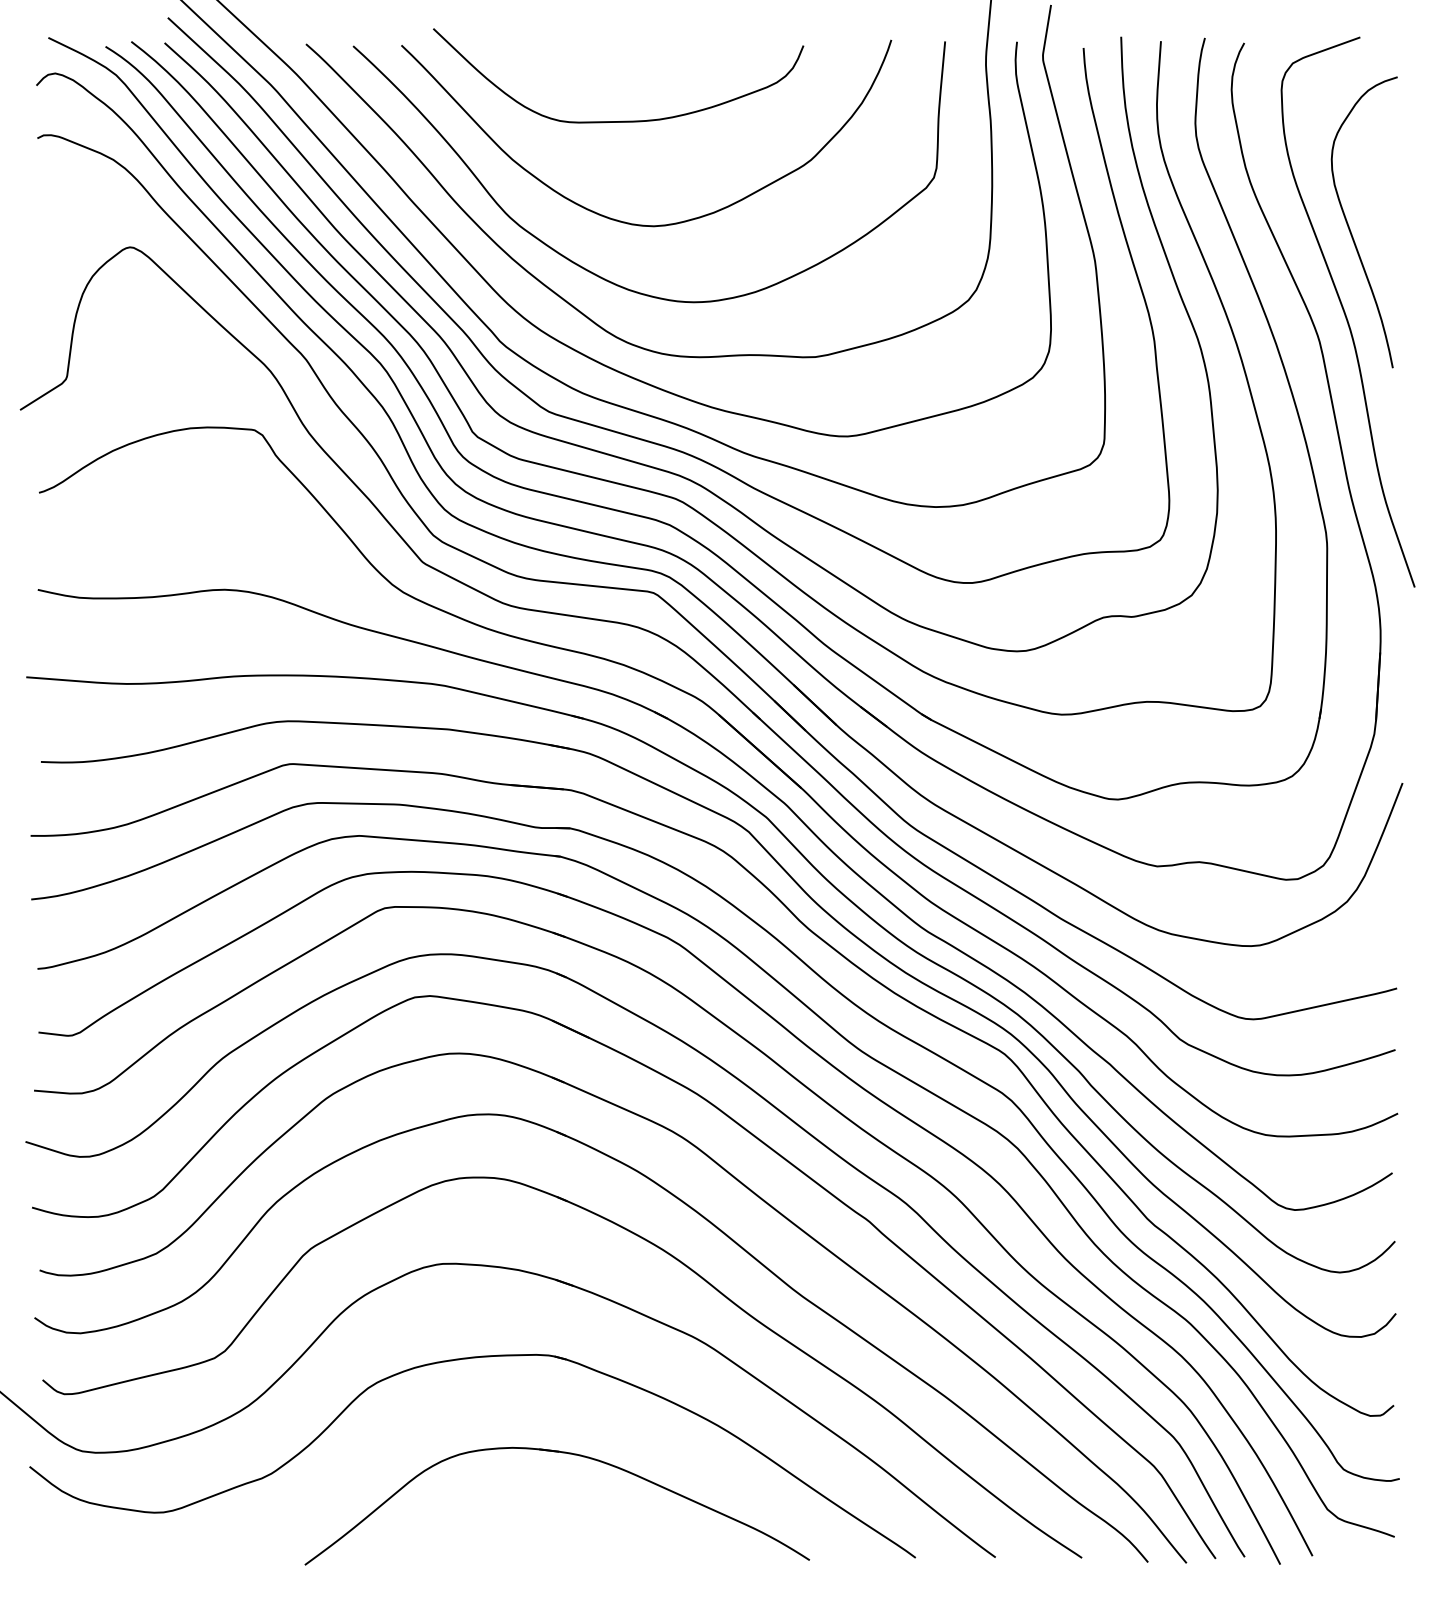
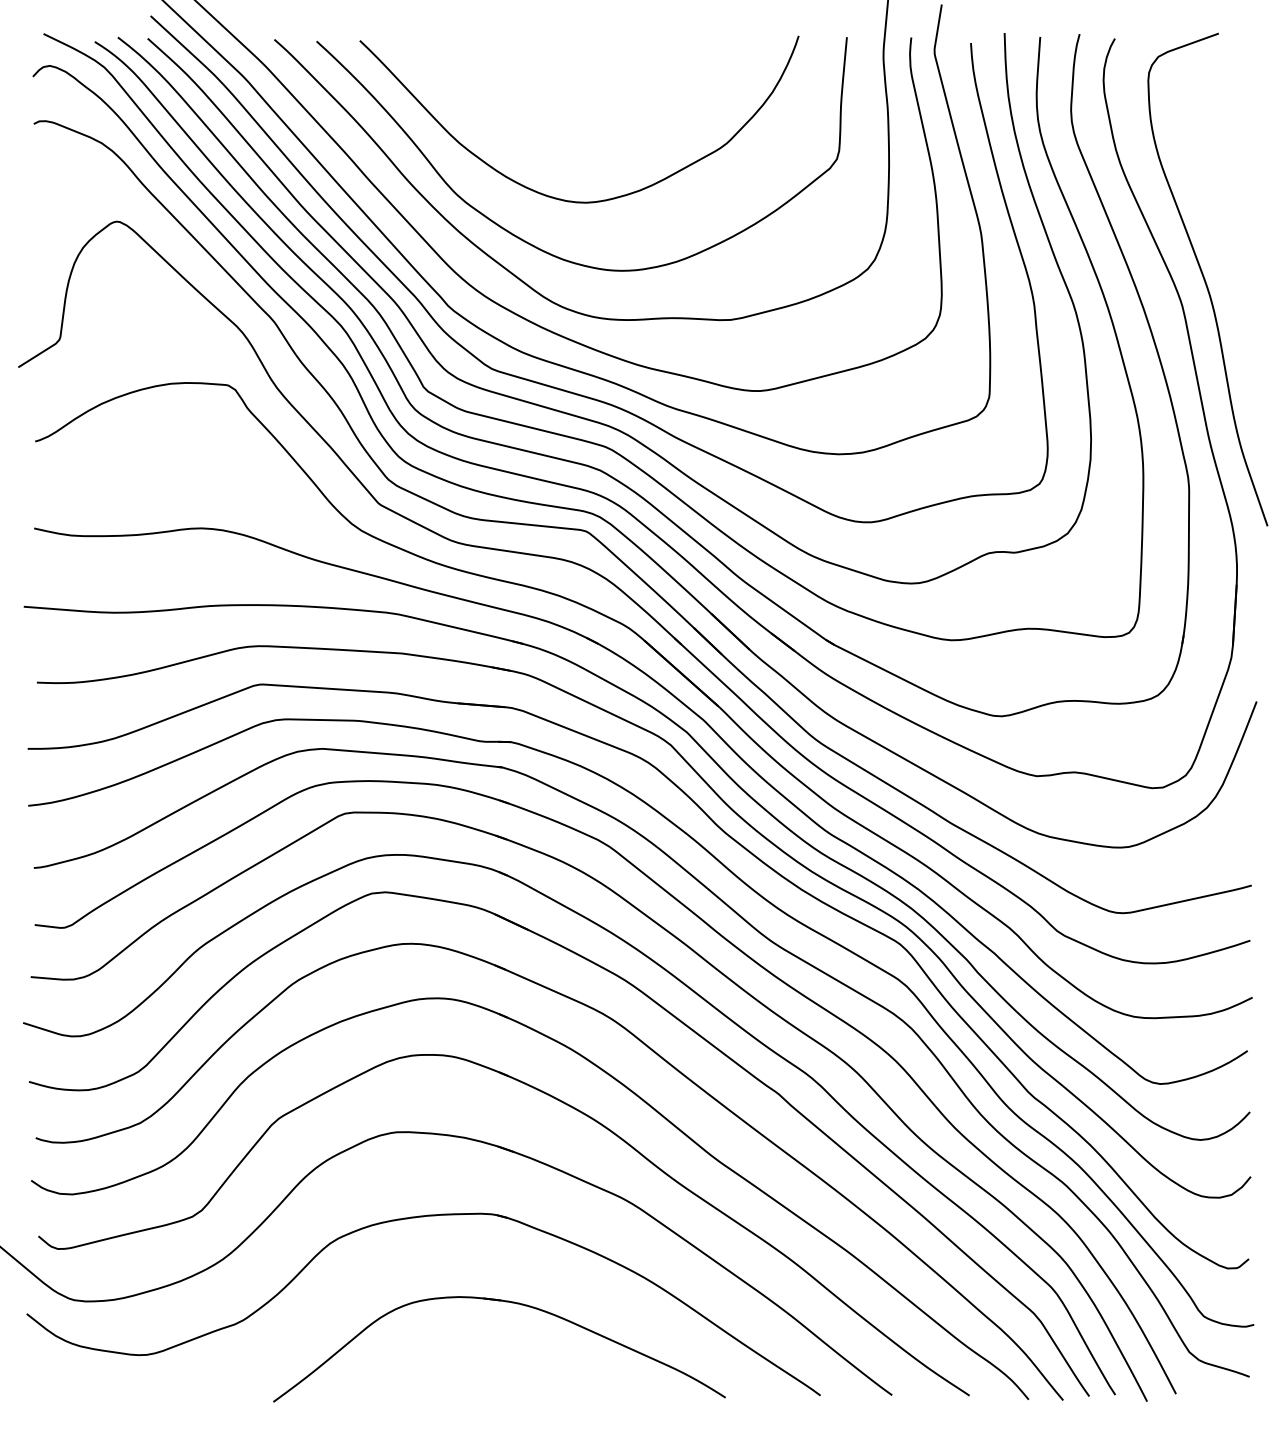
curve: (623, 120) -> (558, 108), removed
curve: (1350, 228) -> (1210, 204), removed

